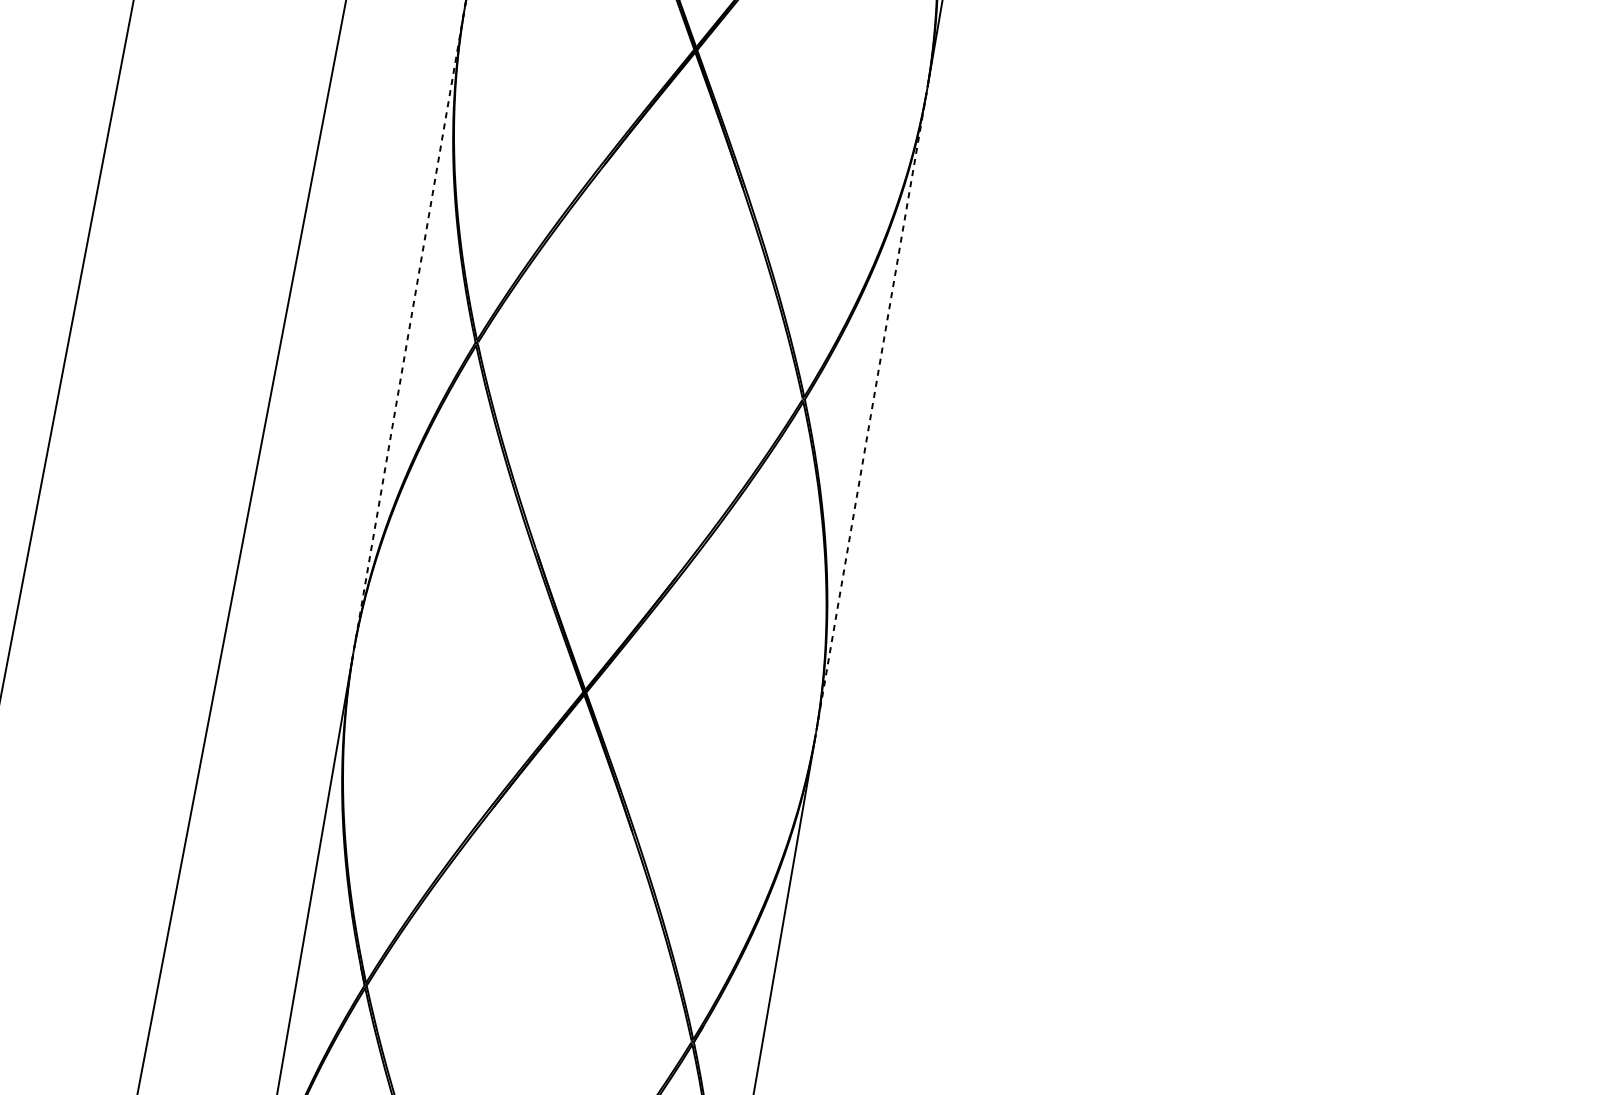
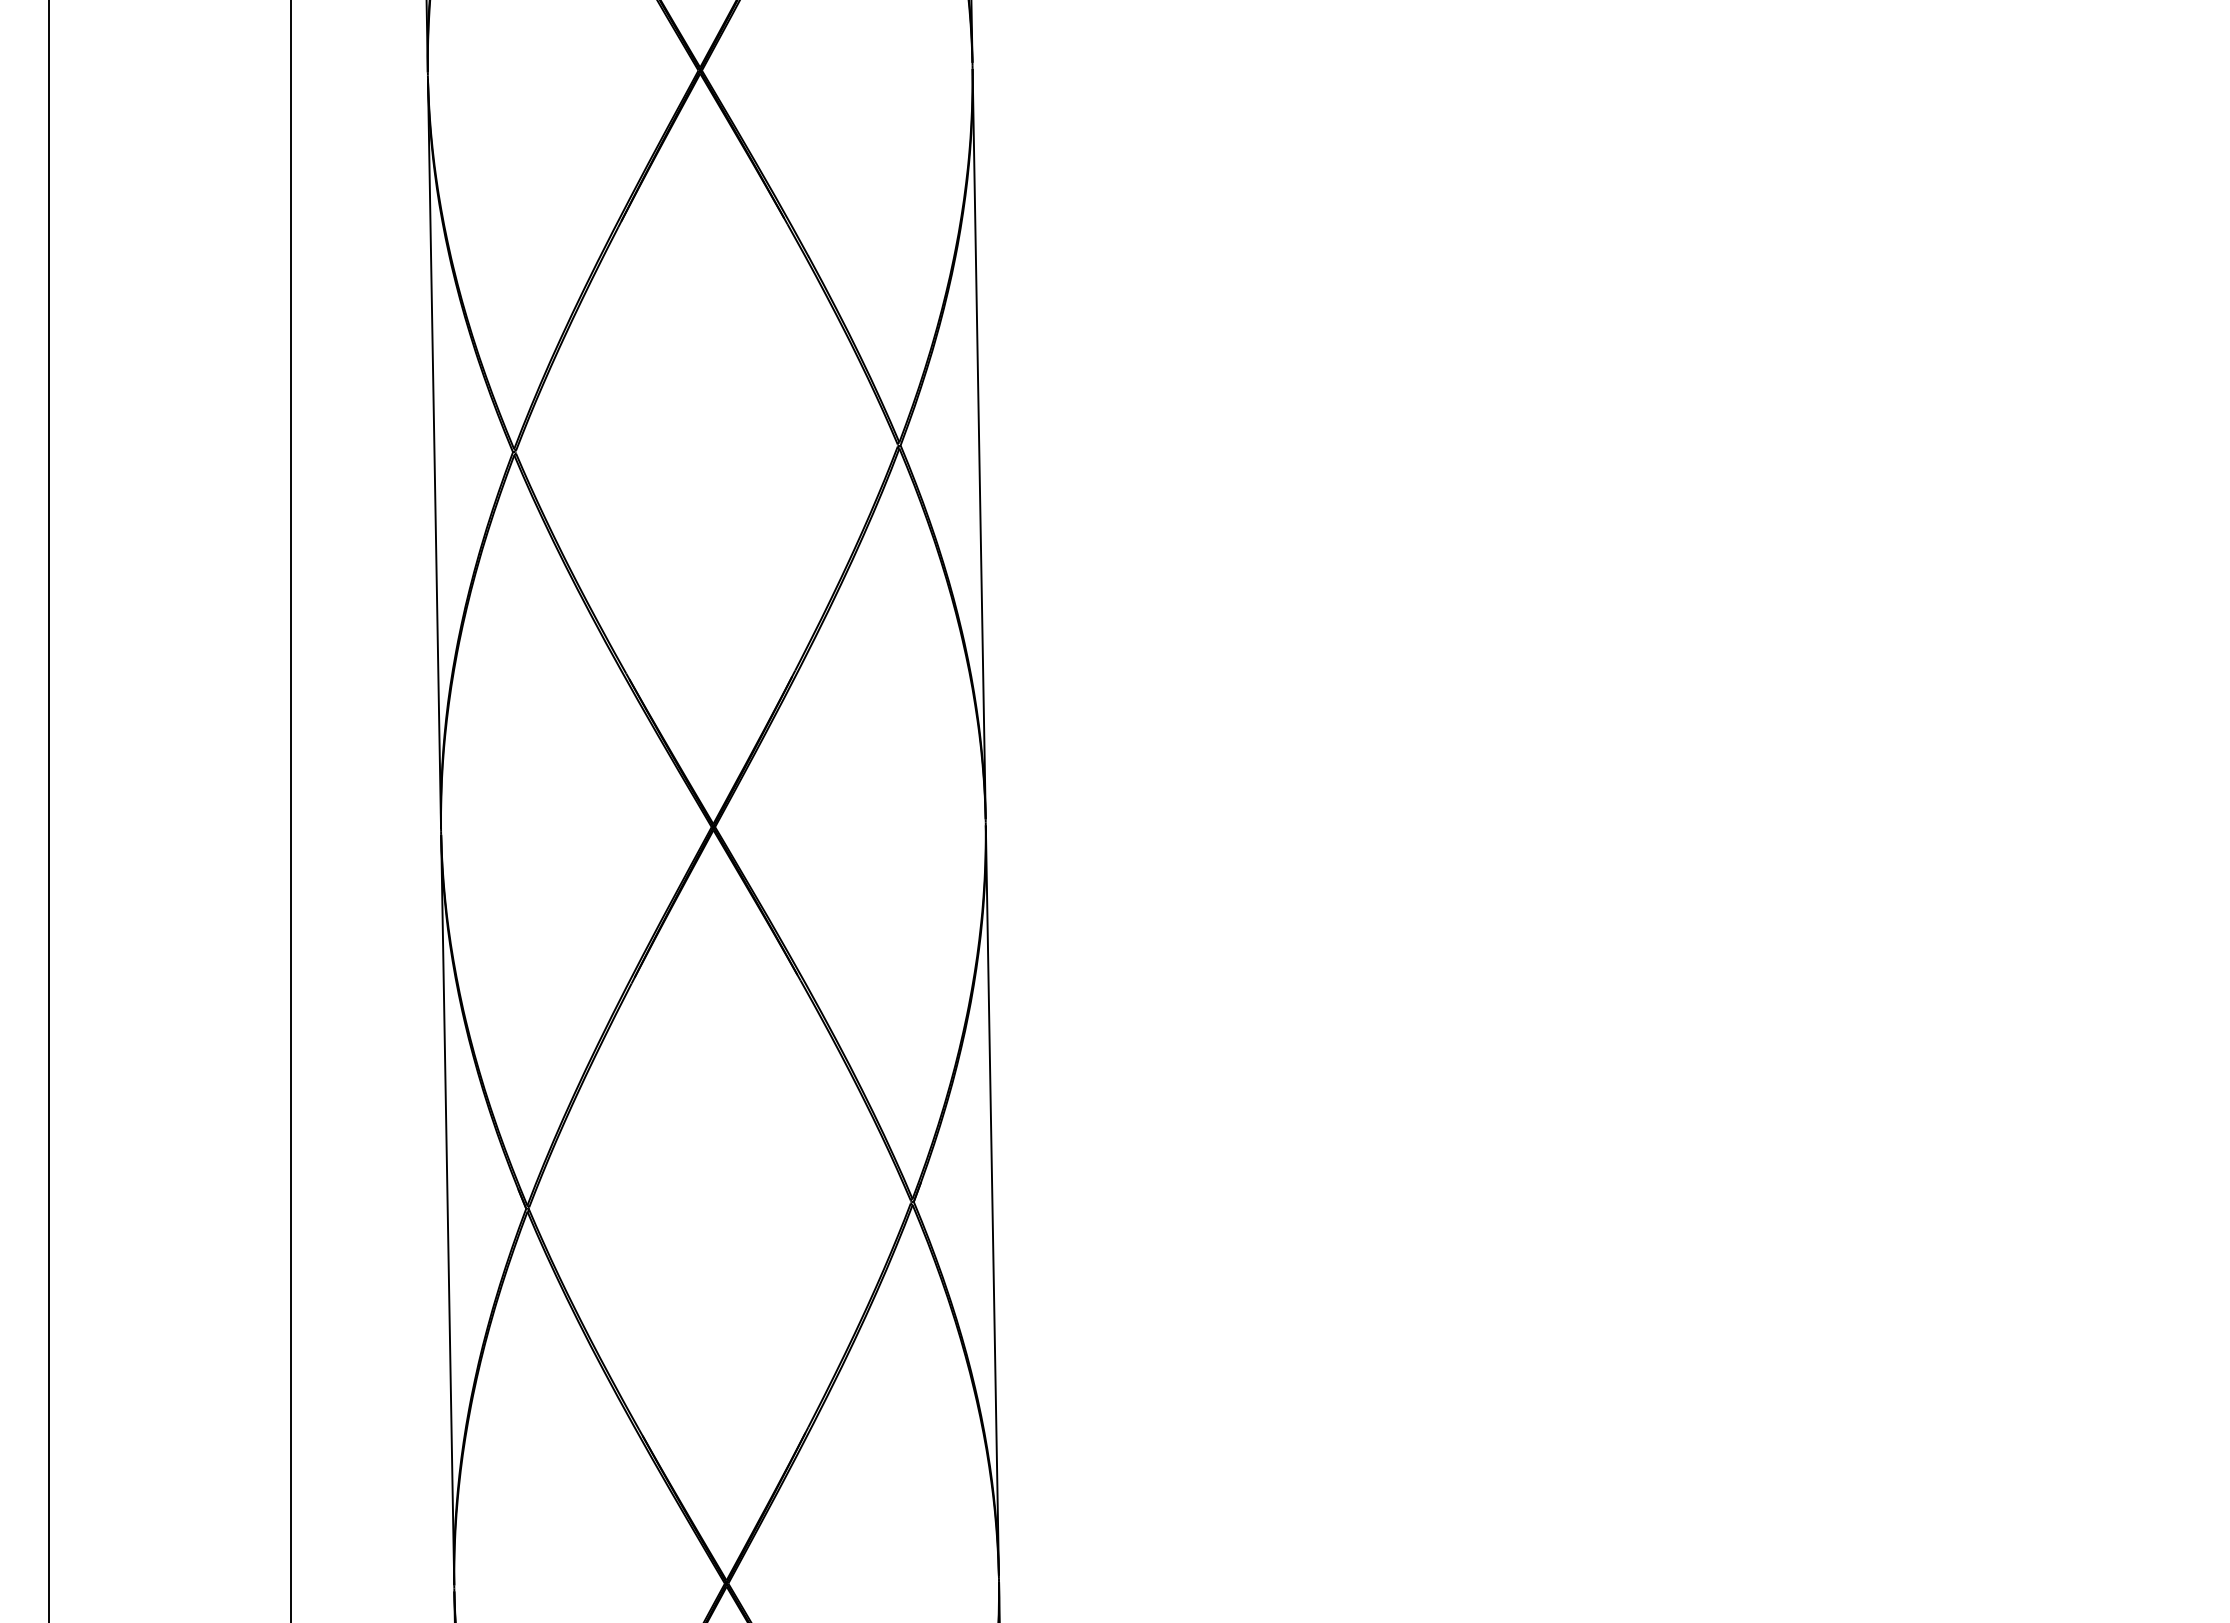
line: (408, 331) -> (434, 454), dashed -> solid
line: (871, 411) -> (979, 444), dashed -> solid

